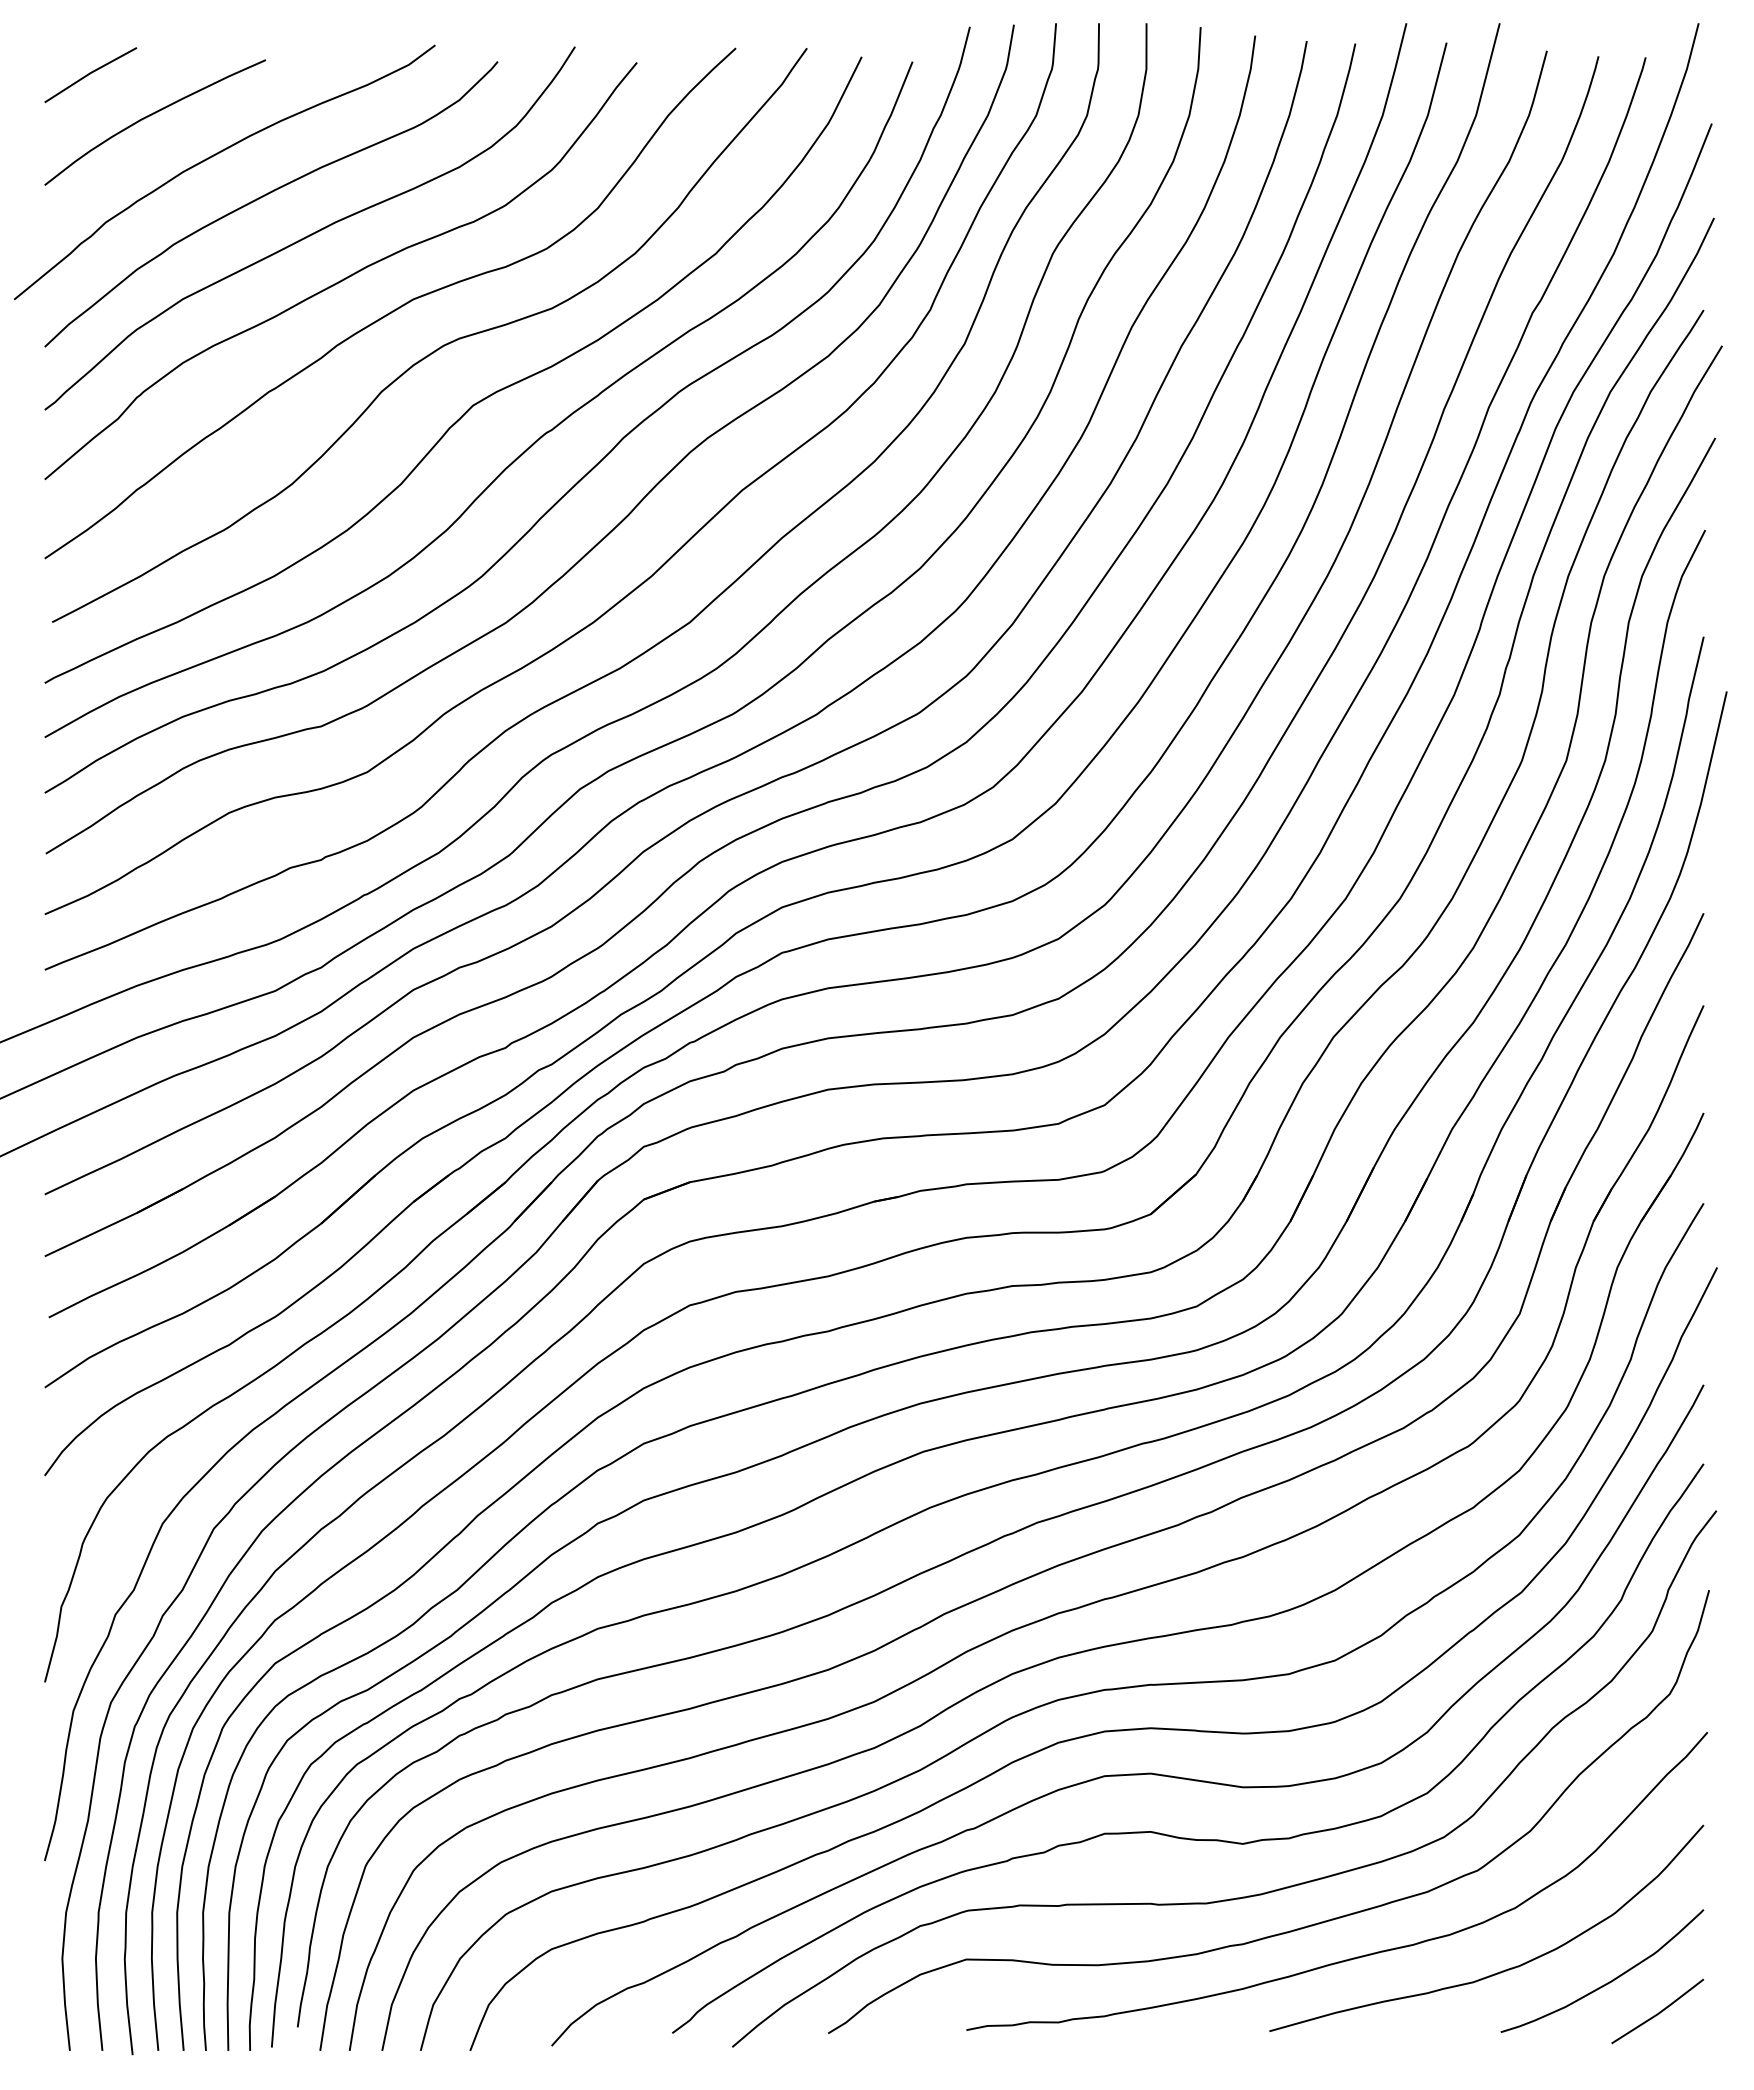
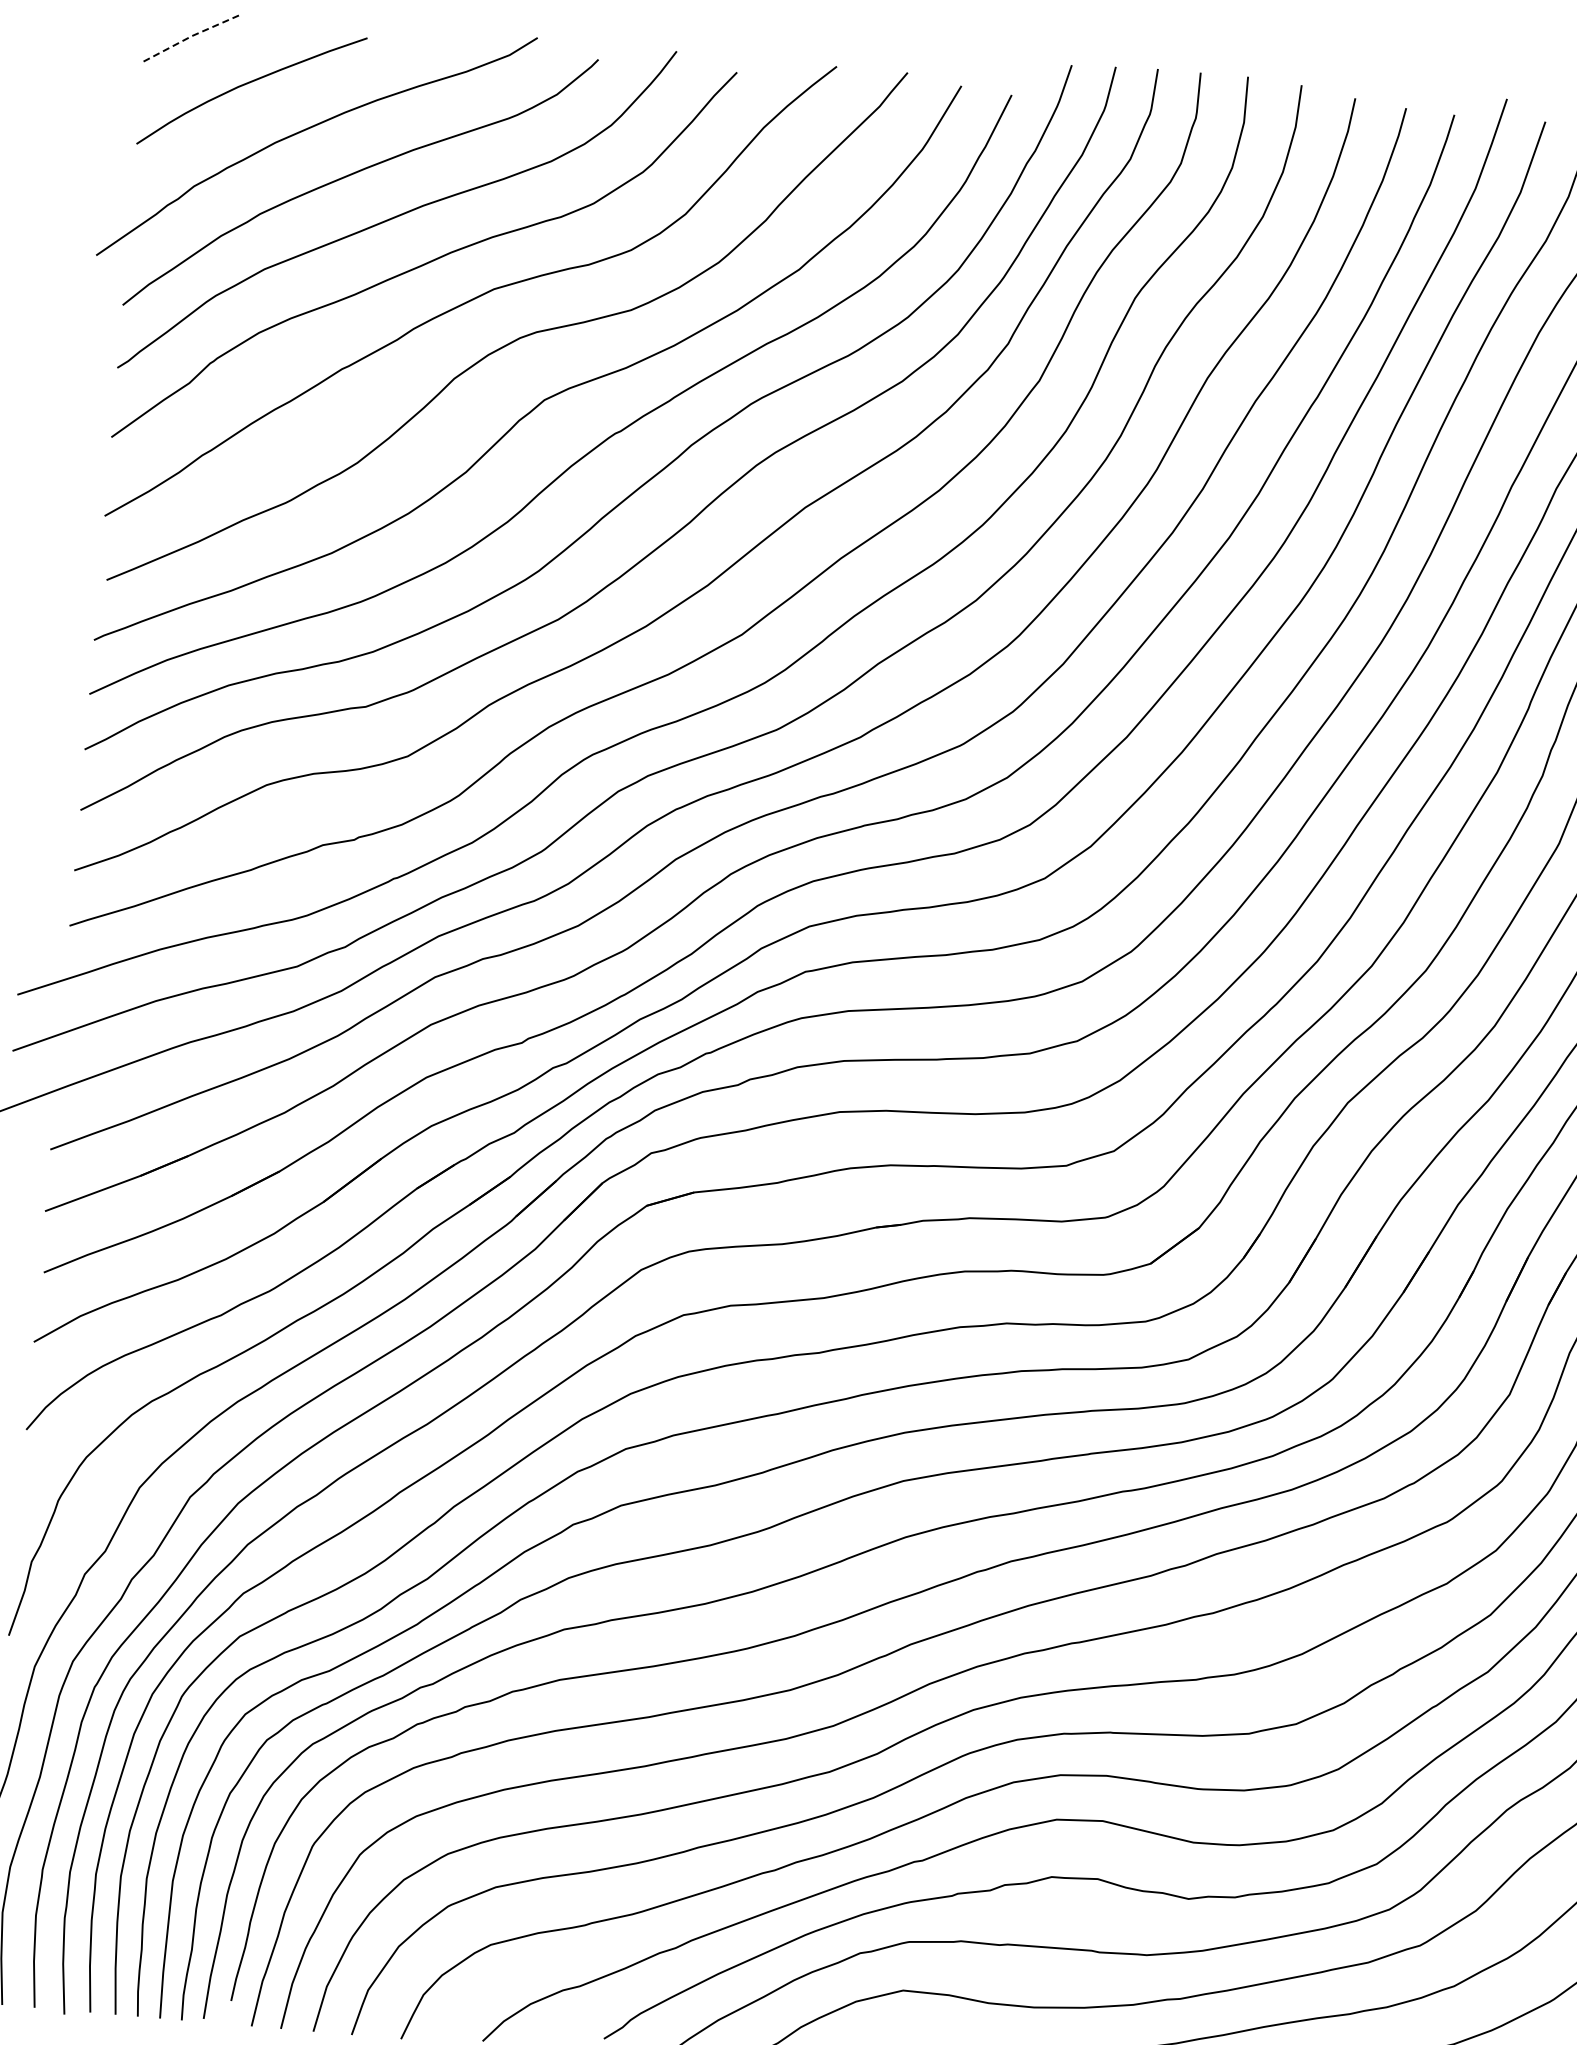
line: (90, 72) -> (191, 35), solid -> dashed

